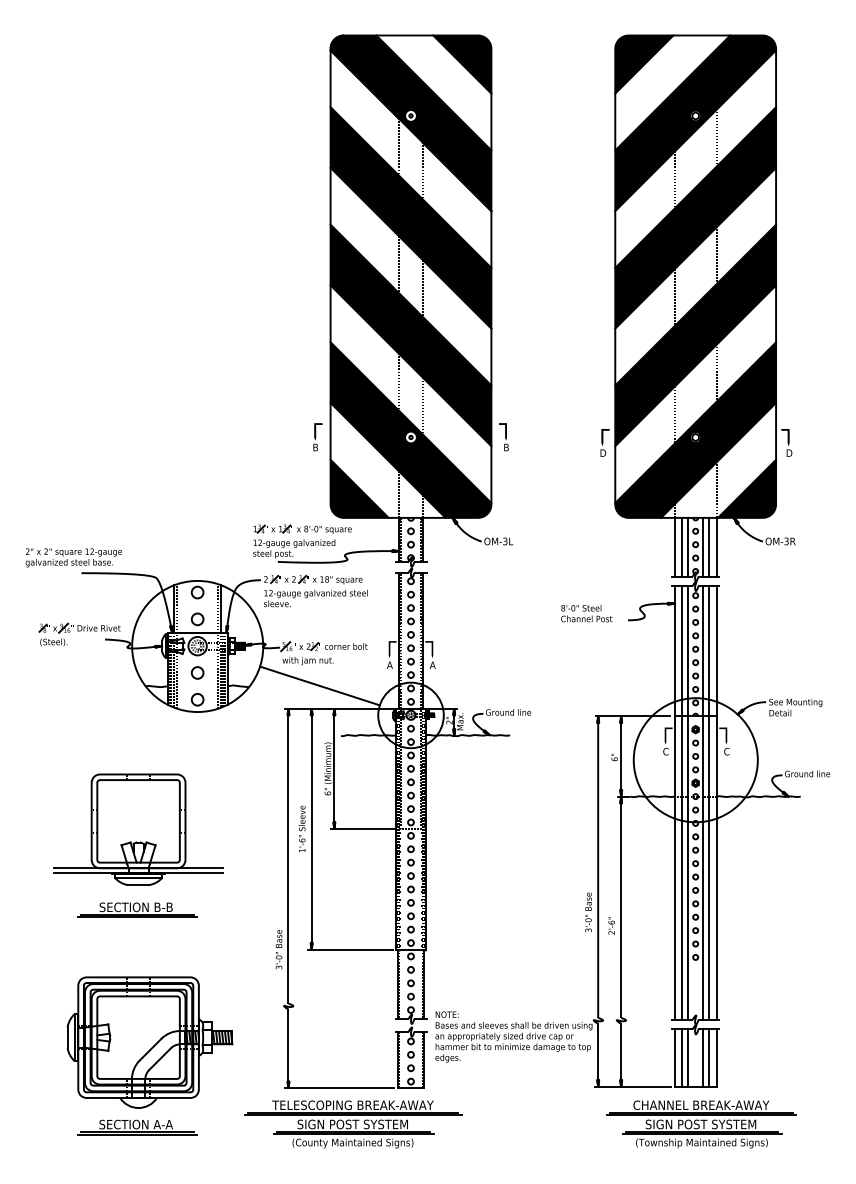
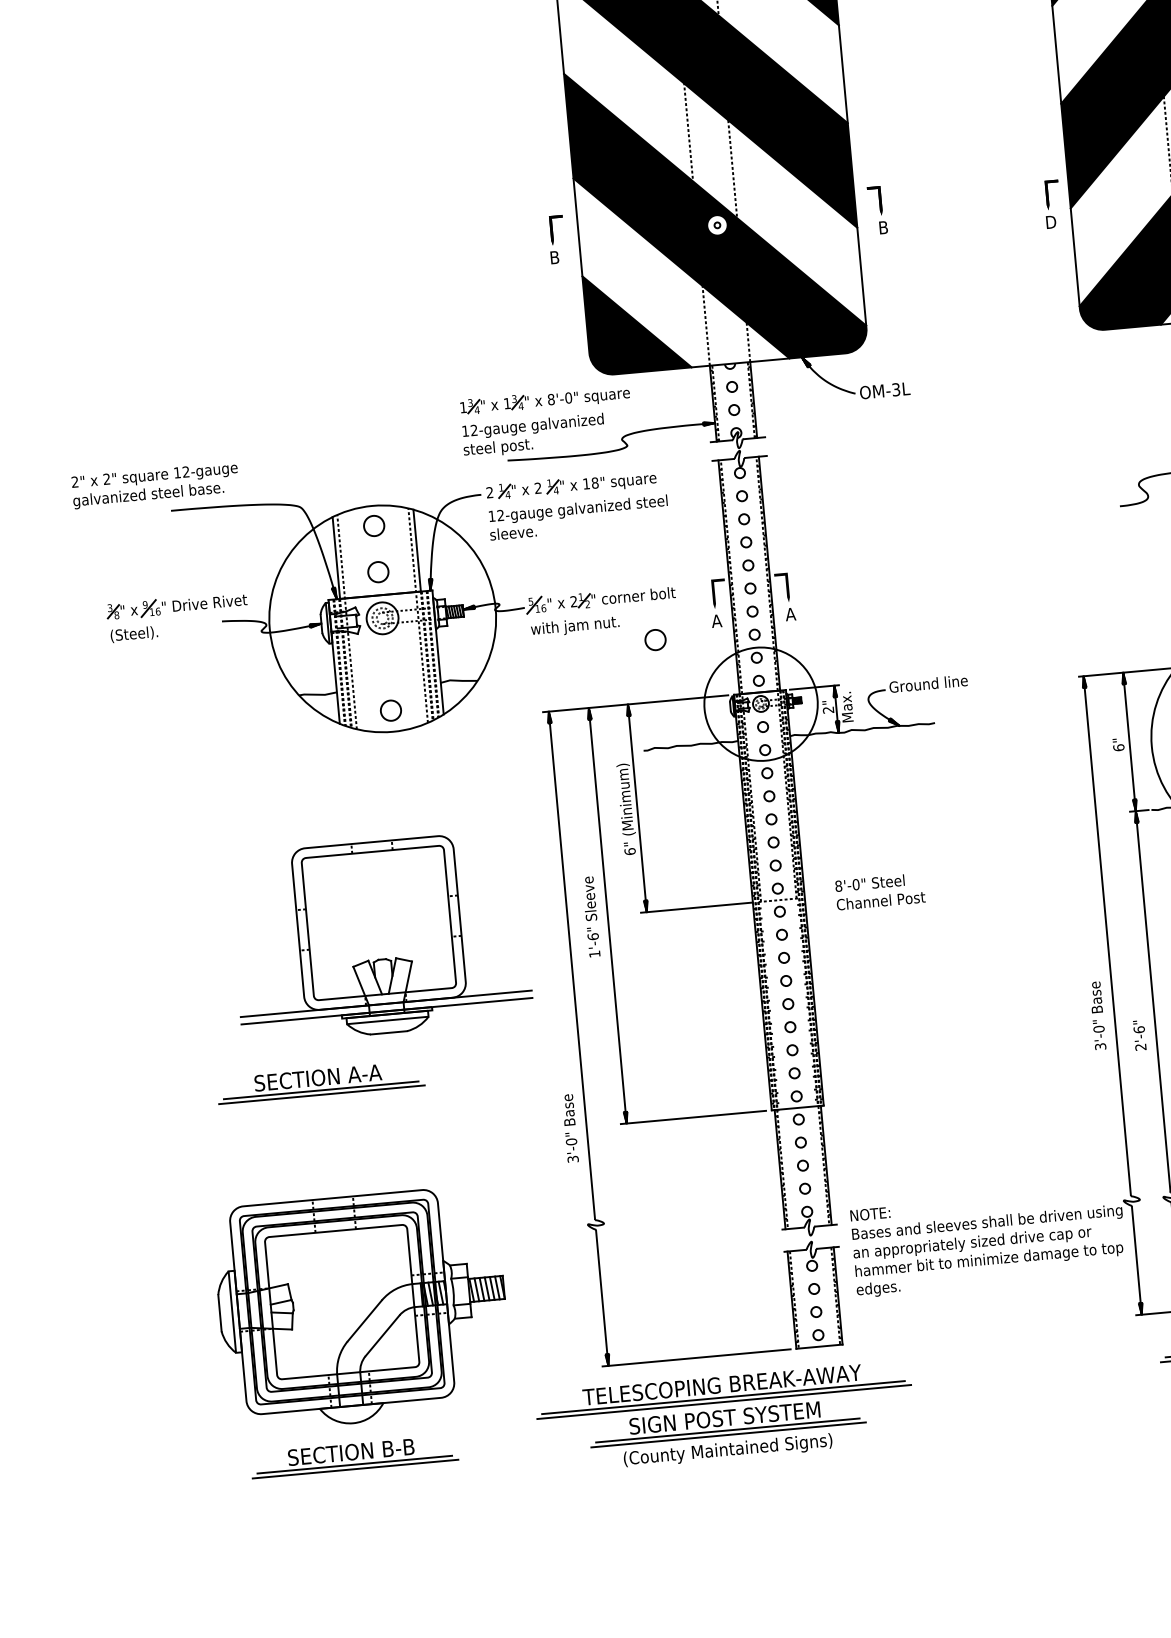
text: (586, 613) -> (879, 891), moved
circle: (197, 672) -> (655, 639), moved
line: (319, 685) -> (598, 666), removed
part: (138, 829) -> (380, 937), moved
text: (163, 906) -> (364, 1072), SECTION B-B -> SECTION A-A
text: (162, 1124) -> (397, 1447), SECTION A-A -> SECTION B-B

